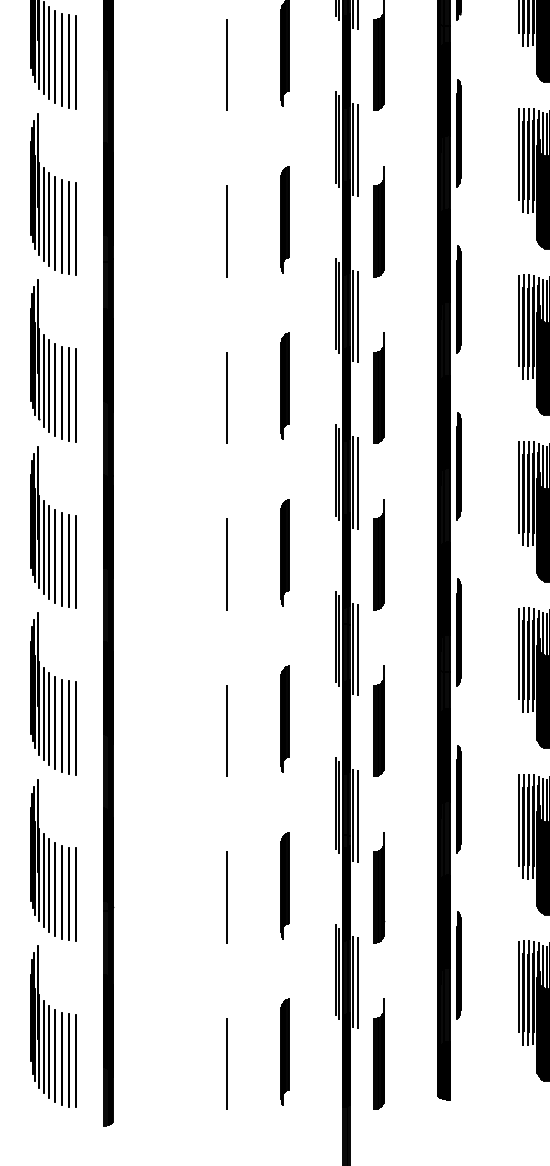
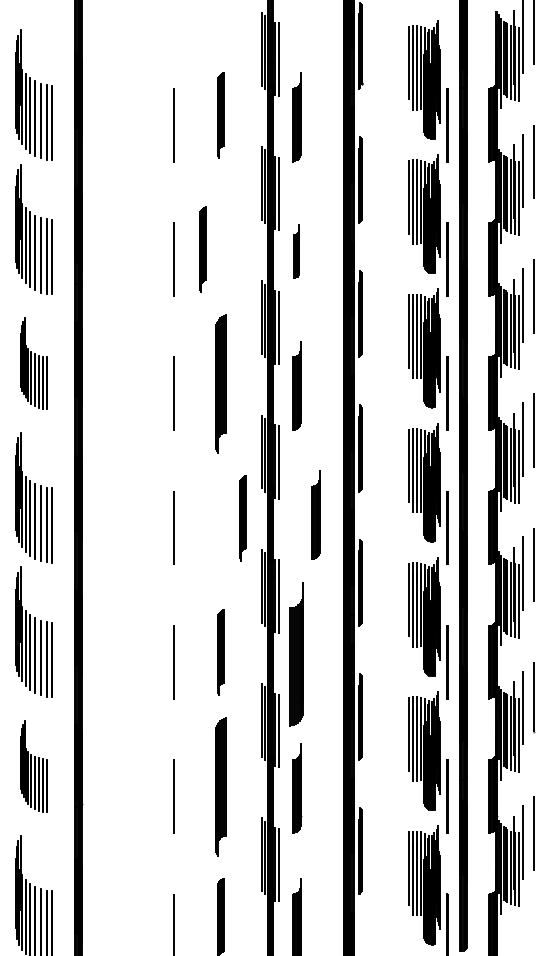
part: (284, 219) -> (202, 249), moved
part: (379, 221) -> (296, 251), size x0.6
part: (52, 360) -> (33, 363), size x0.7
part: (284, 385) -> (220, 383), size x1.6
part: (284, 552) -> (242, 518), moved
part: (379, 554) -> (315, 514), moved
part: (379, 721) -> (296, 654), size x1.6
part: (52, 860) -> (33, 766), size x0.7
part: (284, 885) -> (220, 786), size x1.6

